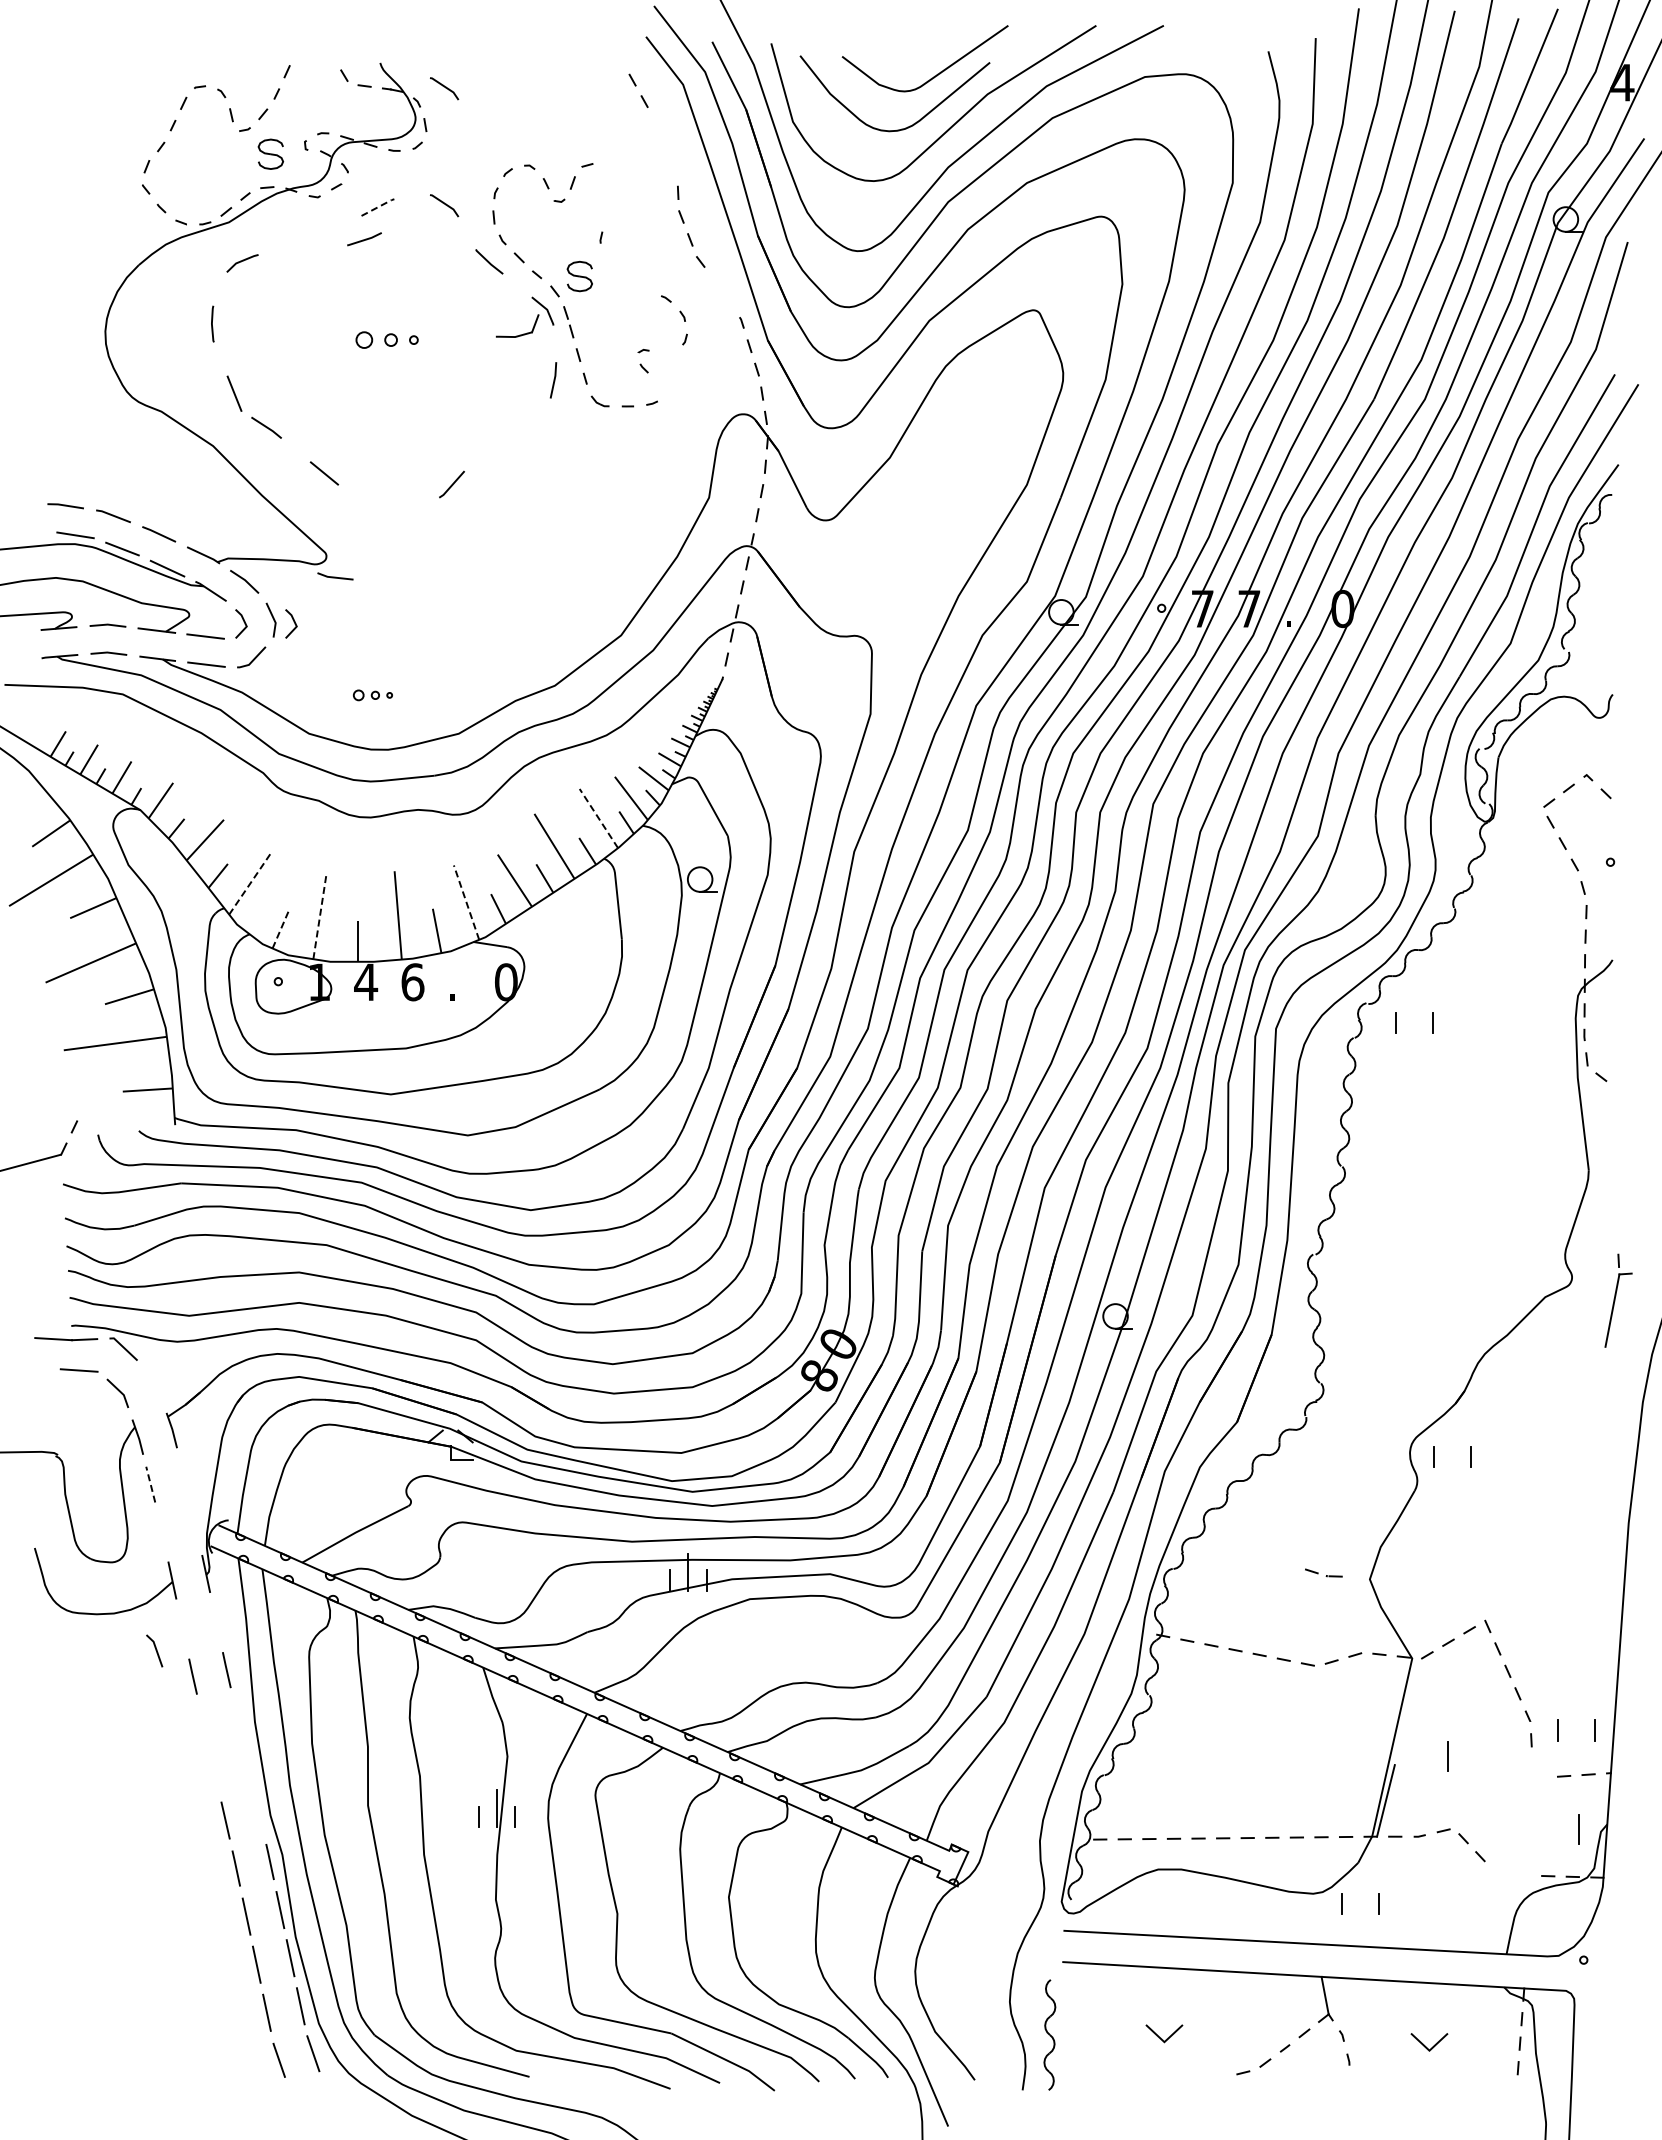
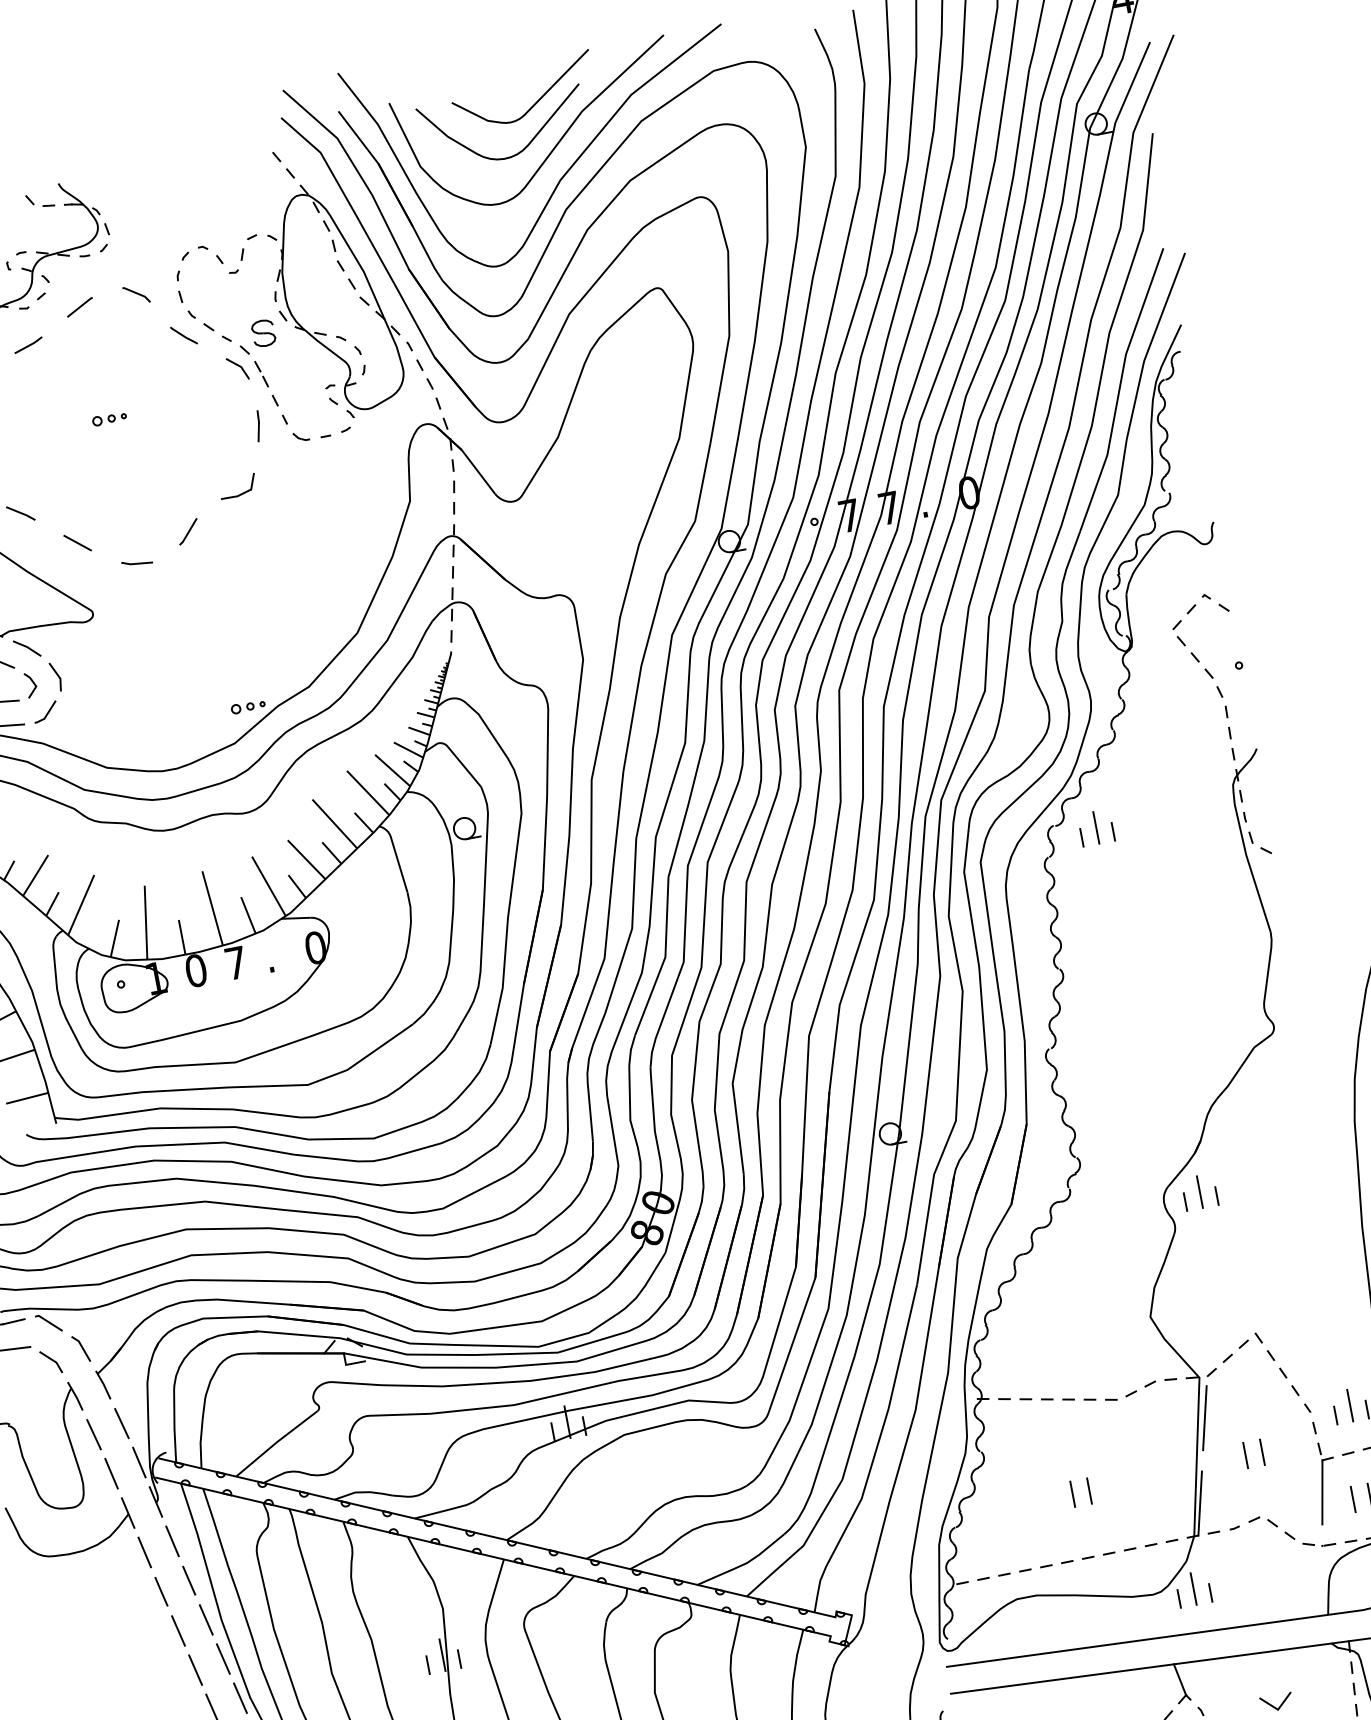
line: (444, 87) -> (117, 193), removed
line: (378, 207) -> (80, 307), dashed -> solid
line: (364, 239) -> (28, 345), moved
part: (667, 253) -> (334, 299), added
part: (519, 334) -> (240, 493), moved
part: (387, 339) -> (109, 418), size x0.62
line: (335, 576) -> (137, 562), moved
line: (293, 622) -> (75, 675), removed
part: (372, 695) -> (247, 707), moved
line: (598, 818) -> (367, 793), dashed -> solid
line: (250, 883) -> (81, 905), dashed -> solid
line: (466, 902) -> (268, 886), dashed -> solid
line: (319, 917) -> (145, 923), dashed -> solid
line: (281, 928) -> (115, 938), dashed -> solid
text: (366, 982) -> (196, 970), 4 -> 0
text: (412, 982) -> (235, 963), 6 -> 7
line: (1414, 1014) -> (1096, 827), added
part: (1618, 1300) -> (1325, 1482), moved
line: (1452, 1448) -> (1199, 1191), added
line: (184, 1477) -> (121, 1423), added
line: (150, 1484) -> (93, 1434), dashed -> solid
line: (195, 1525) -> (138, 1462), added
line: (161, 1532) -> (111, 1473), added
part: (1323, 1572) -> (1318, 1543), moved
line: (216, 1622) -> (172, 1541), added
line: (182, 1628) -> (144, 1552), added
line: (155, 1650) -> (81, 1348), moved
line: (1409, 1705) -> (1204, 1418), added
line: (237, 1718) -> (206, 1620), added
line: (1576, 1722) -> (1350, 1405), added
line: (203, 1724) -> (178, 1630), added
line: (1466, 1756) -> (1261, 1452), added
line: (1243, 1762) -> (1072, 1493), added
line: (1263, 1762) -> (1089, 1490), added
line: (248, 1766) -> (223, 1659), added
line: (214, 1772) -> (195, 1670), added
line: (259, 1813) -> (240, 1697), added
line: (1559, 1829) -> (1353, 1499), added
line: (1359, 1895) -> (1193, 1588), added

